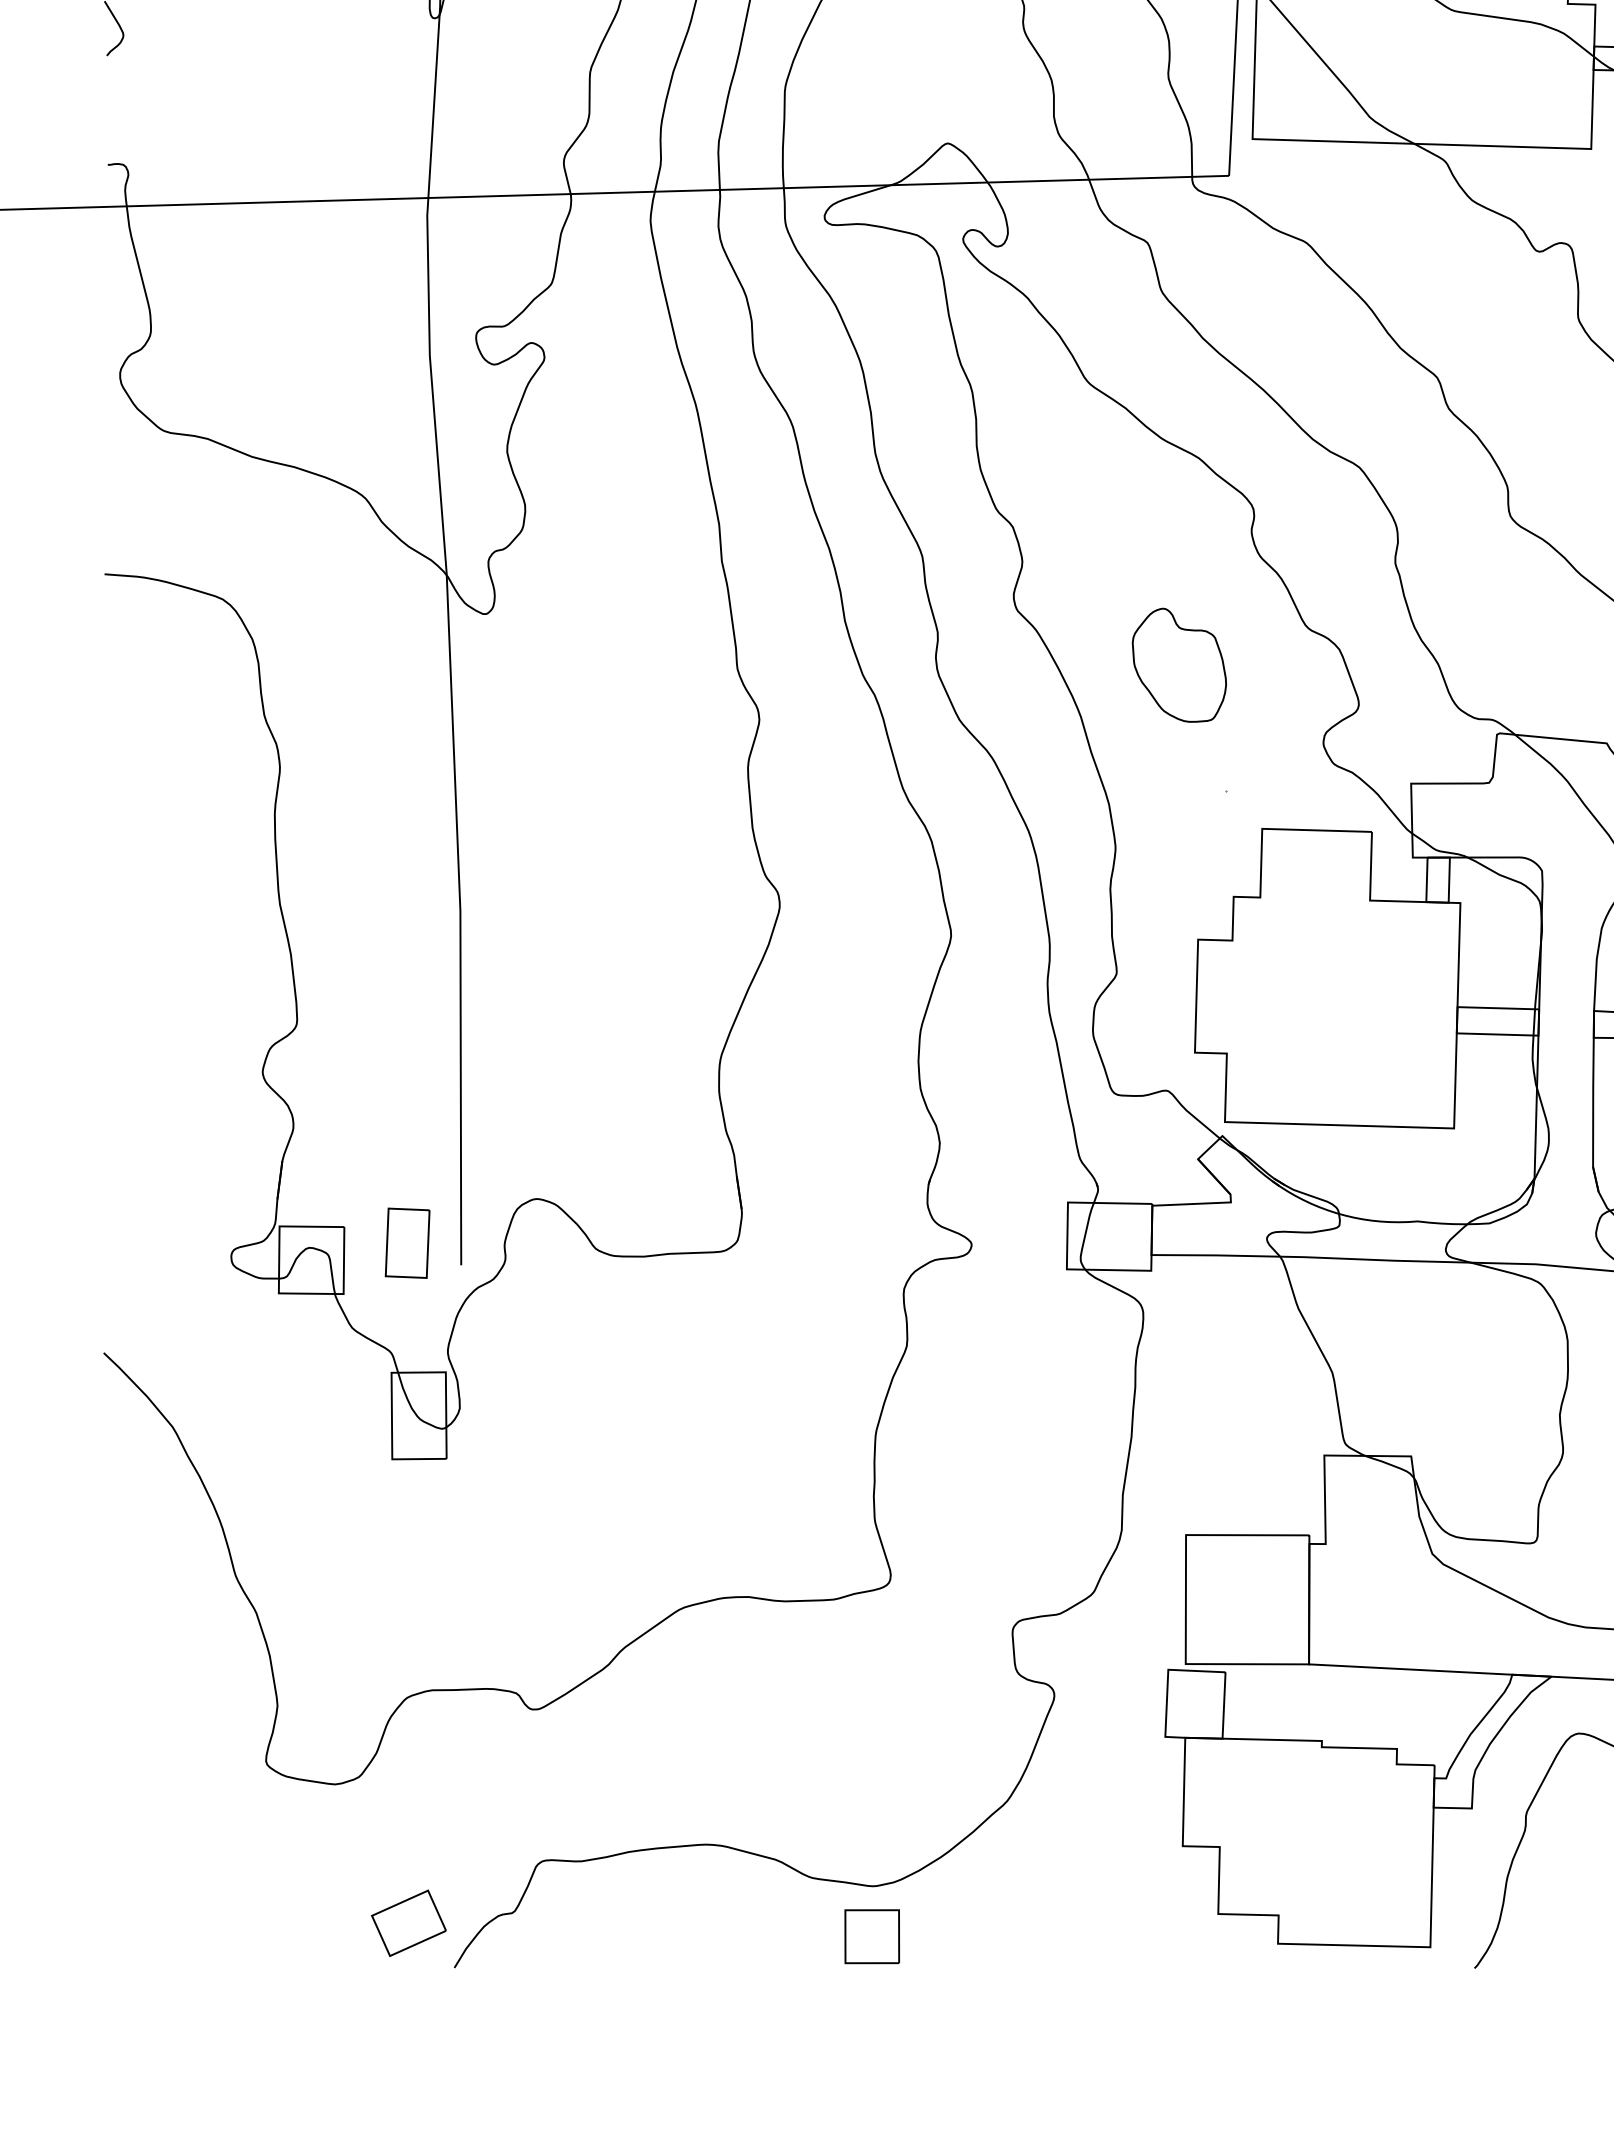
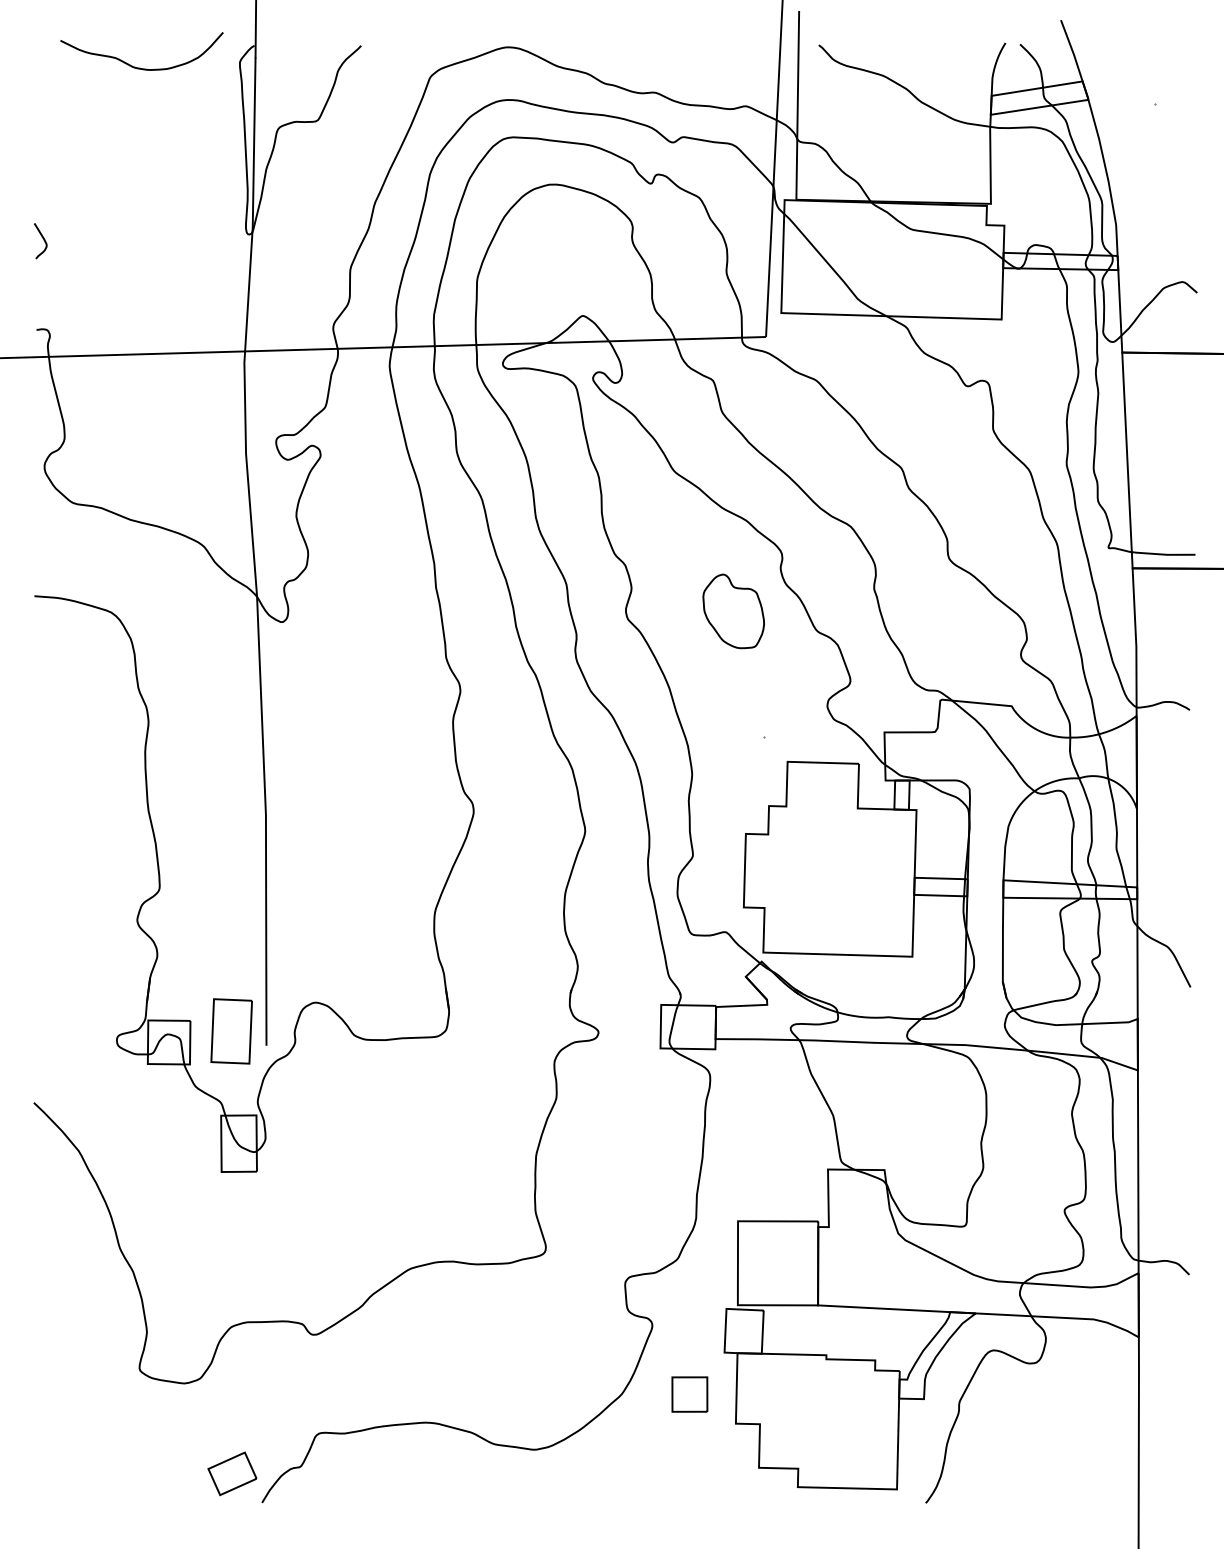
part: (1179, 665) -> (733, 611), moved
part: (407, 1243) -> (231, 1031), size x1.43
part: (871, 1936) -> (689, 1394), moved

